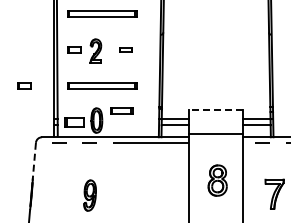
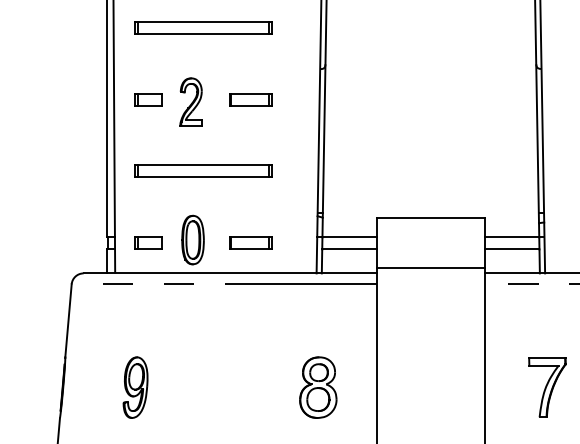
part: (125, 49) -> (250, 98), size x1.67
part: (24, 85) -> (48, 170), removed
line: (215, 109) -> (429, 218), dashed -> solid
part: (121, 110) -> (250, 241), moved
part: (74, 121) -> (148, 241), size x0.71
line: (34, 161) -> (68, 321), dashed -> solid
part: (217, 180) -> (317, 387), moved
part: (89, 195) -> (134, 387), moved

